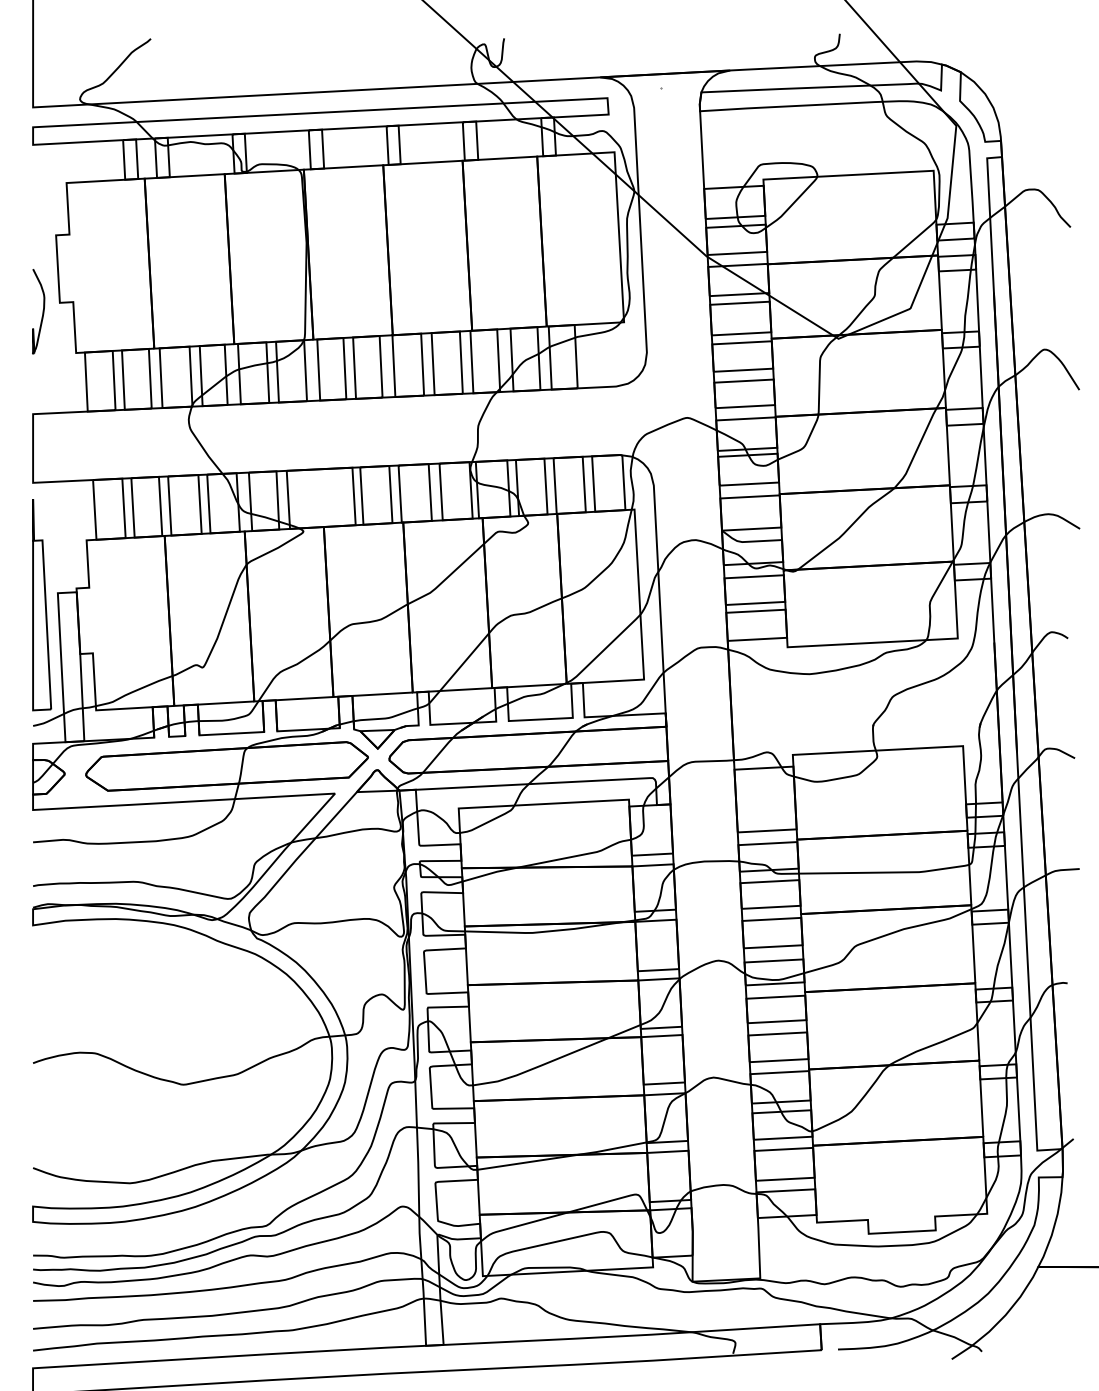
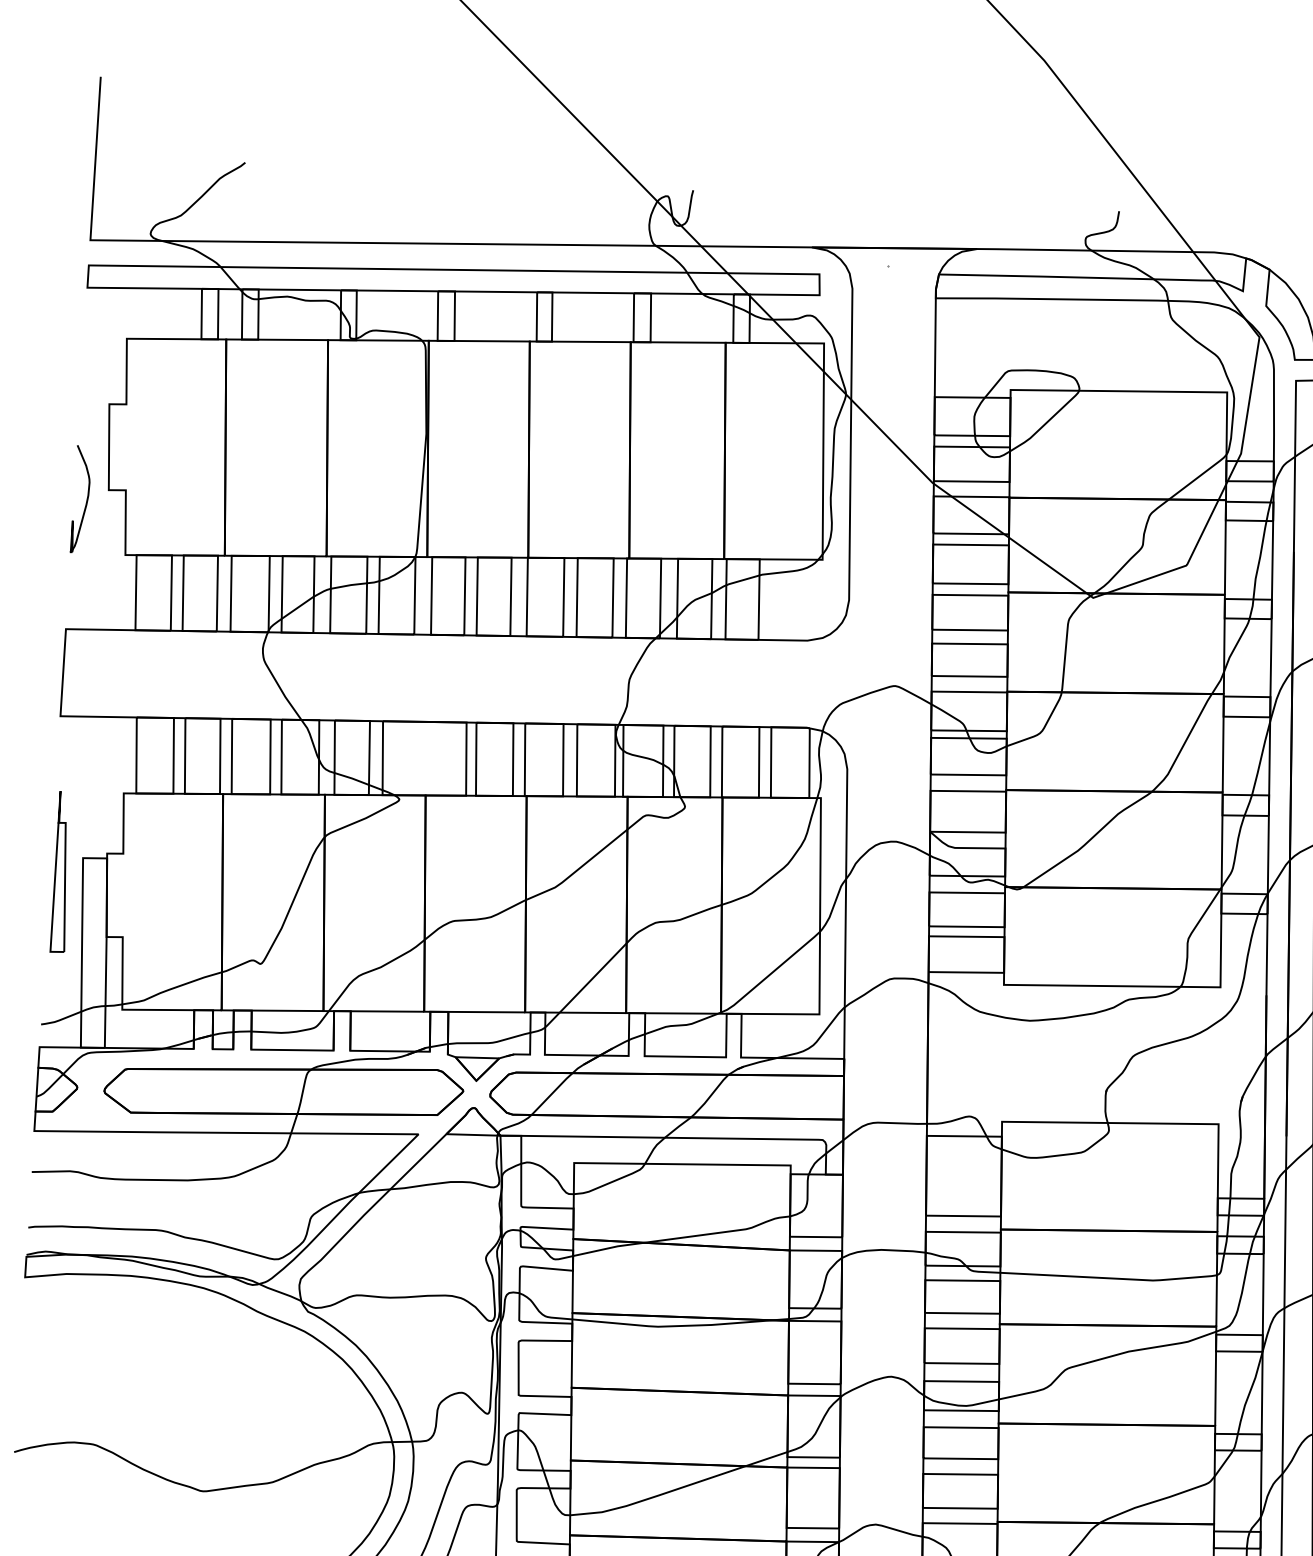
part: (42, 605) -> (62, 872), size x0.6

